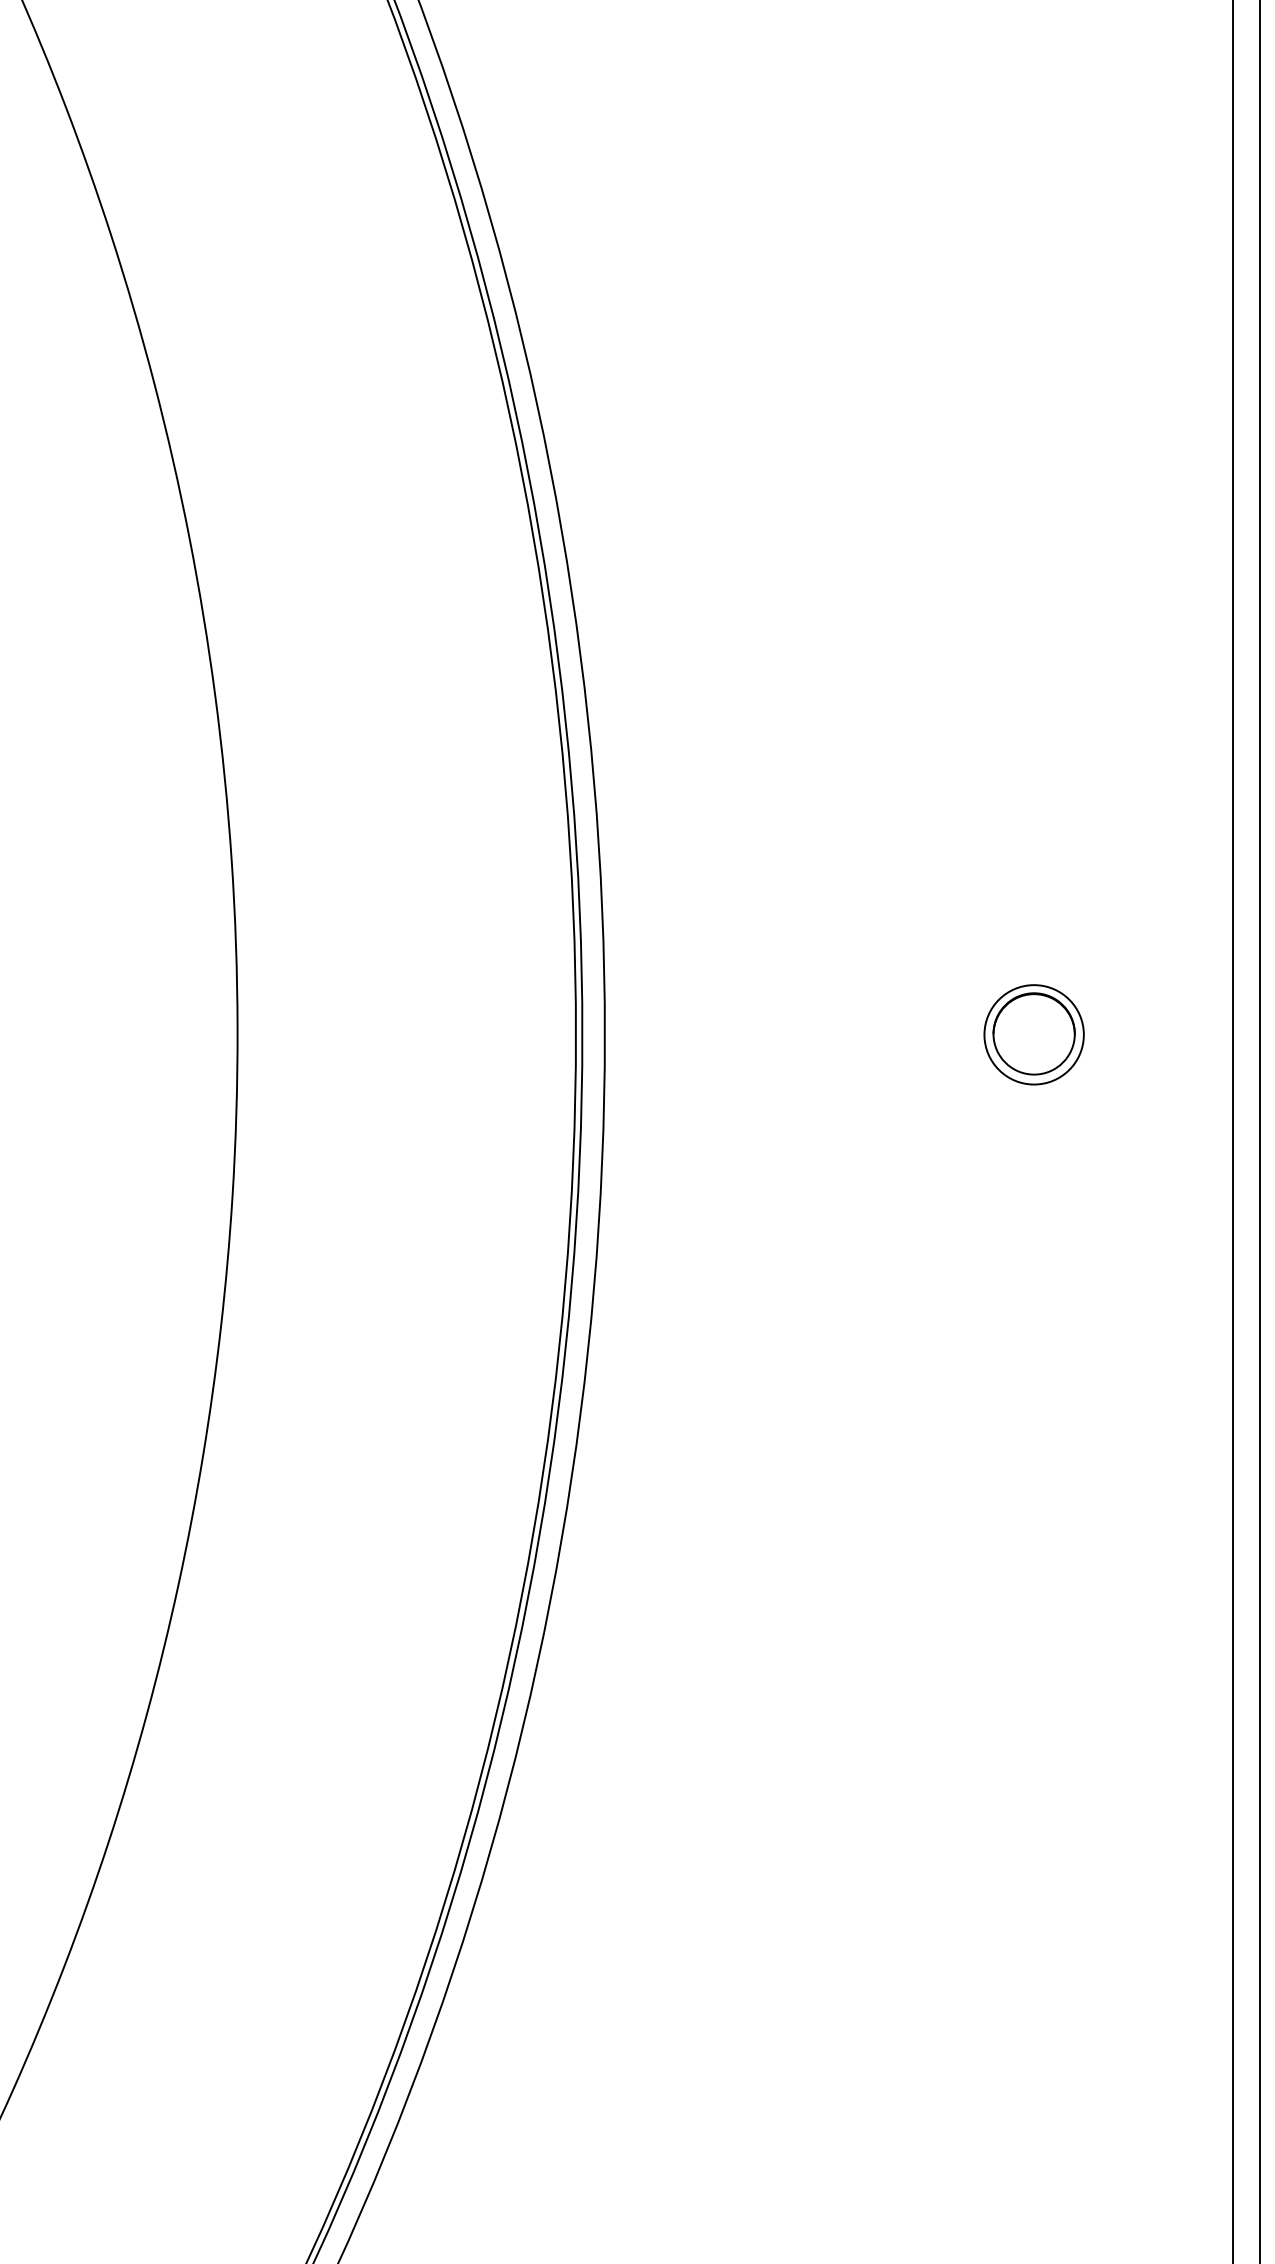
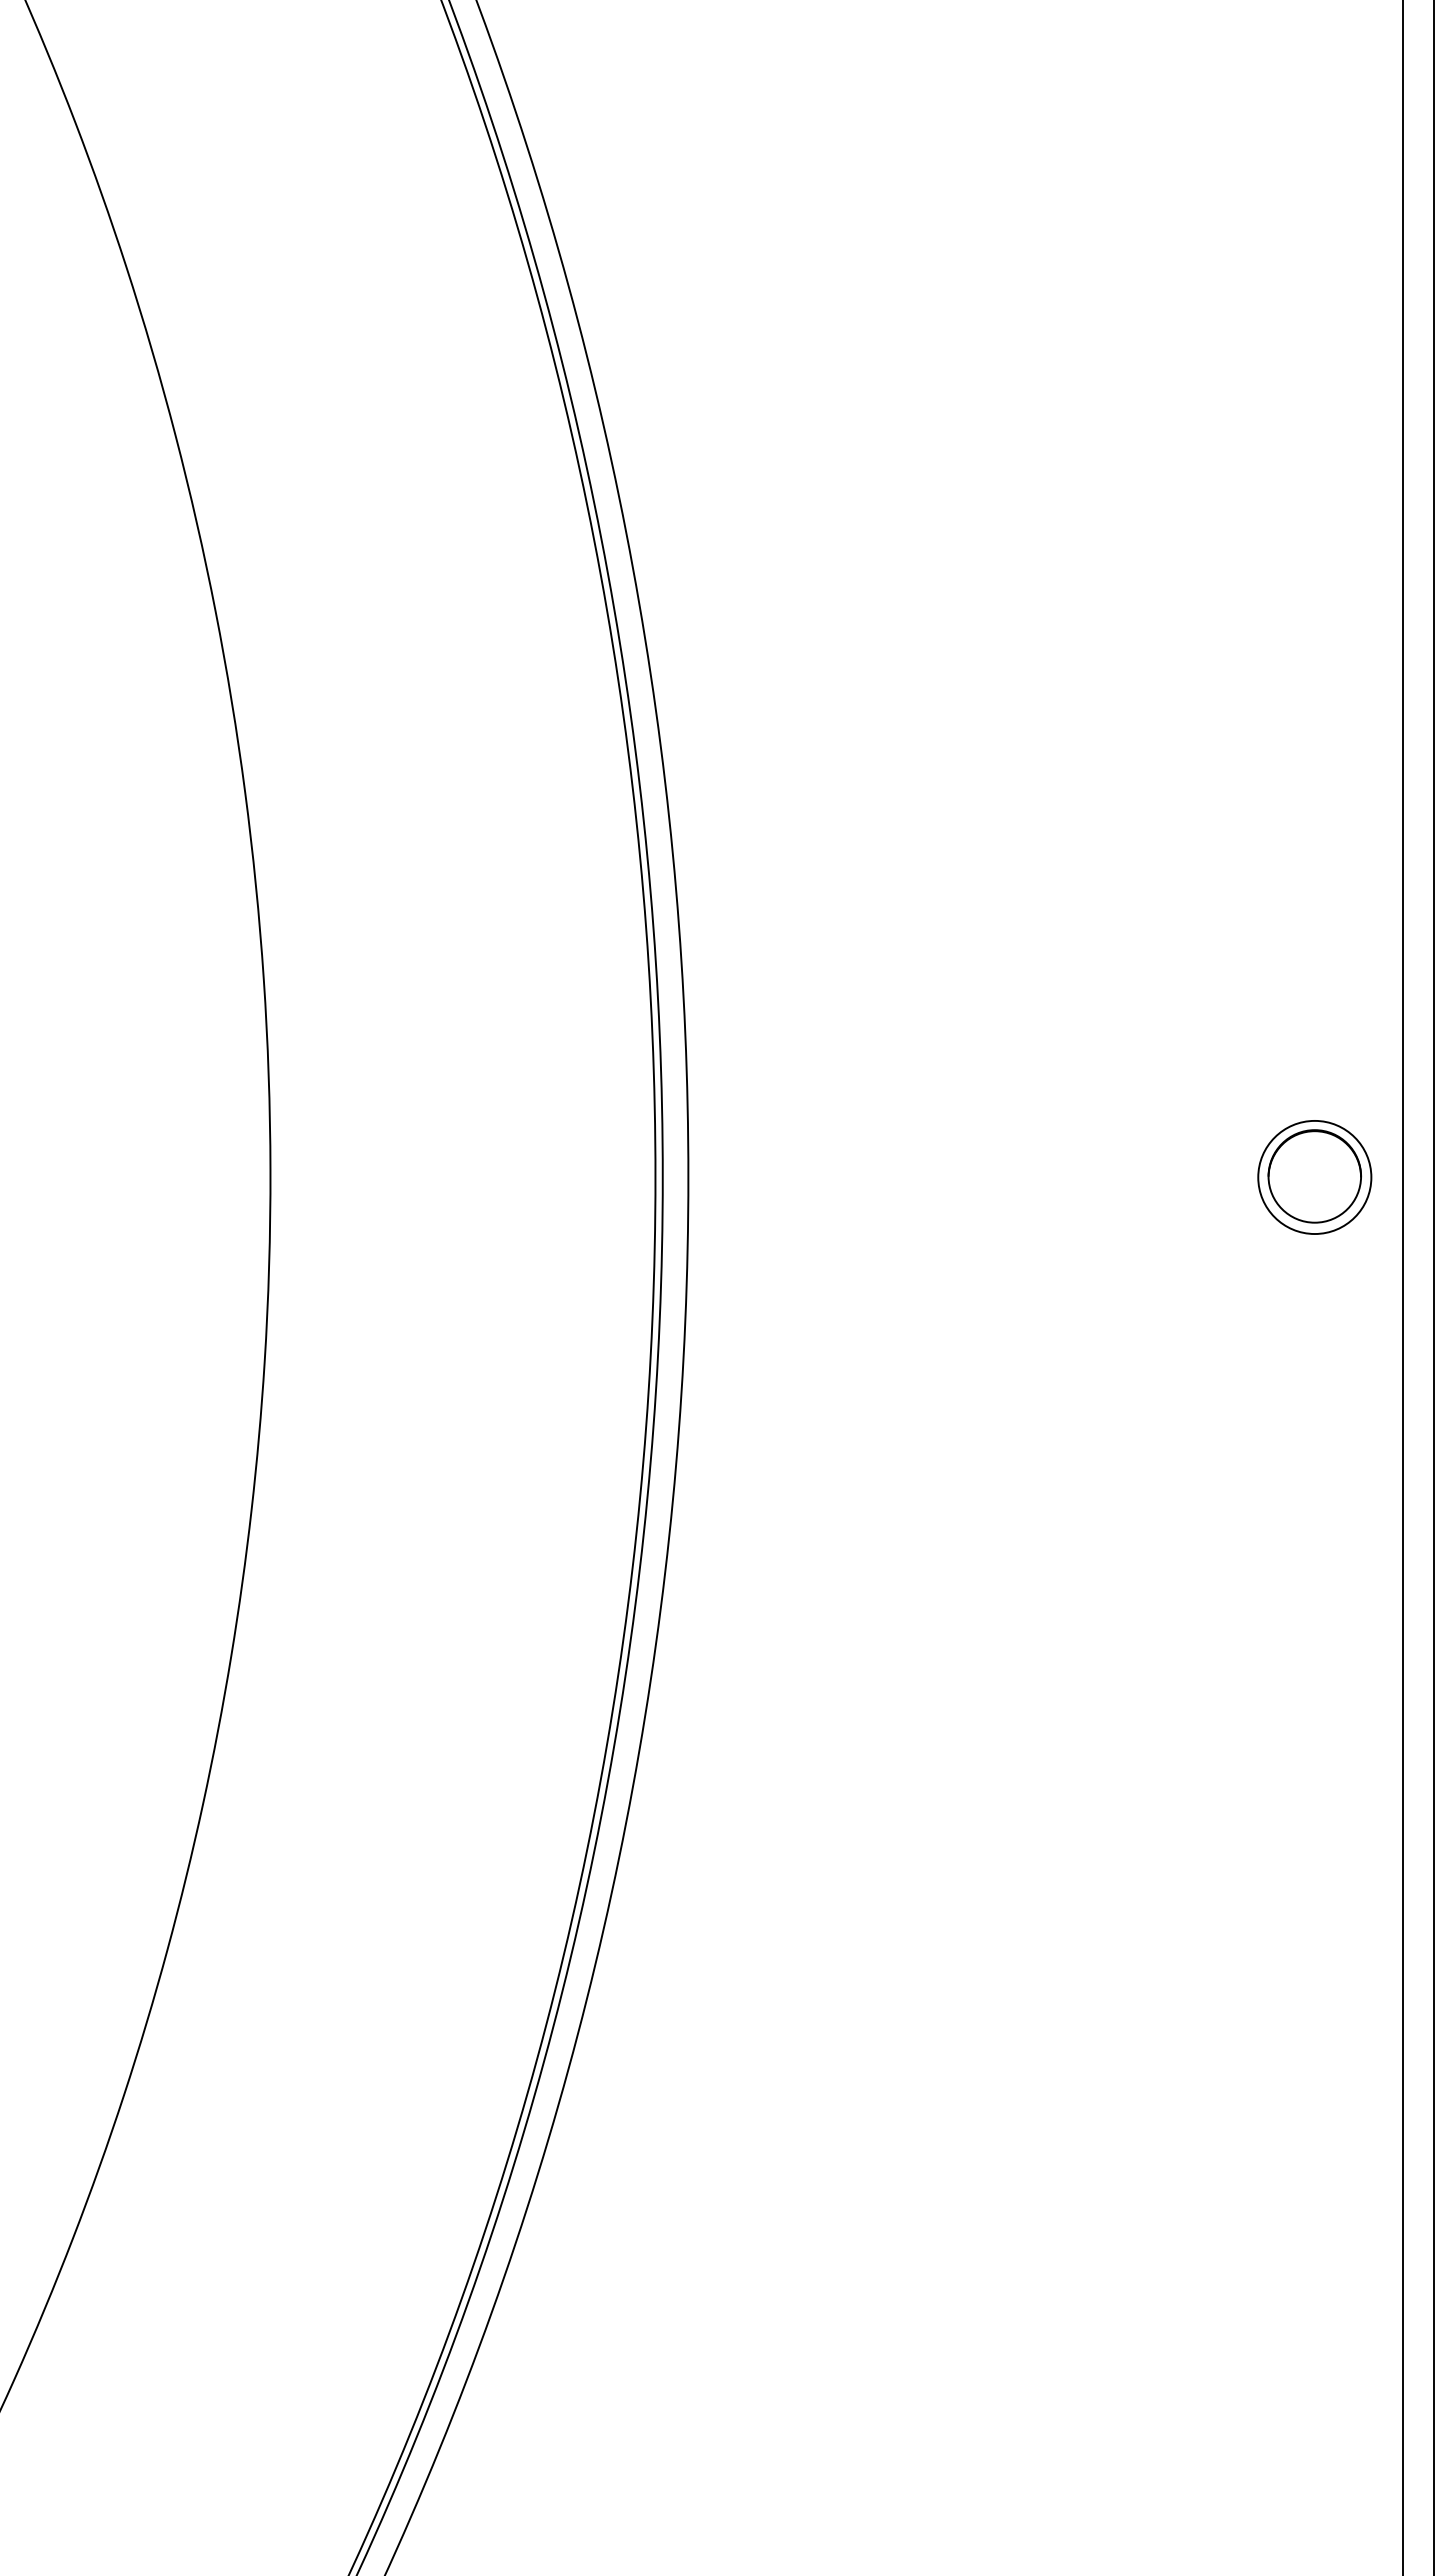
part: (1033, 1034) -> (1314, 1177), moved

